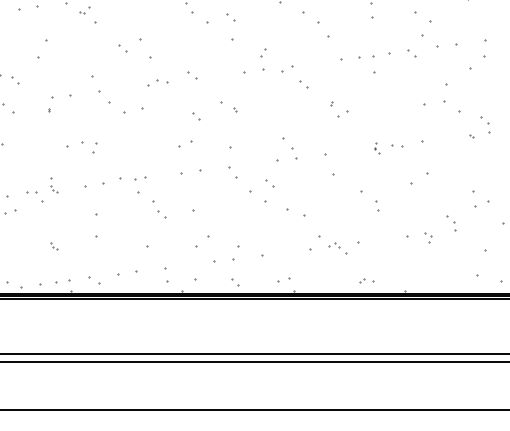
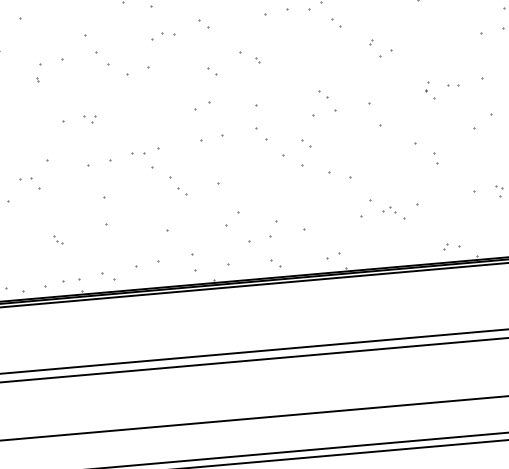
part: (287, 143) -> (323, 94), size x0.62
part: (89, 147) -> (89, 119), size x0.62
part: (377, 148) -> (430, 90), size x1.43
part: (127, 179) -> (137, 153), size x0.62
part: (54, 189) -> (52, 172), removed
part: (366, 280) -> (450, 246), moved

